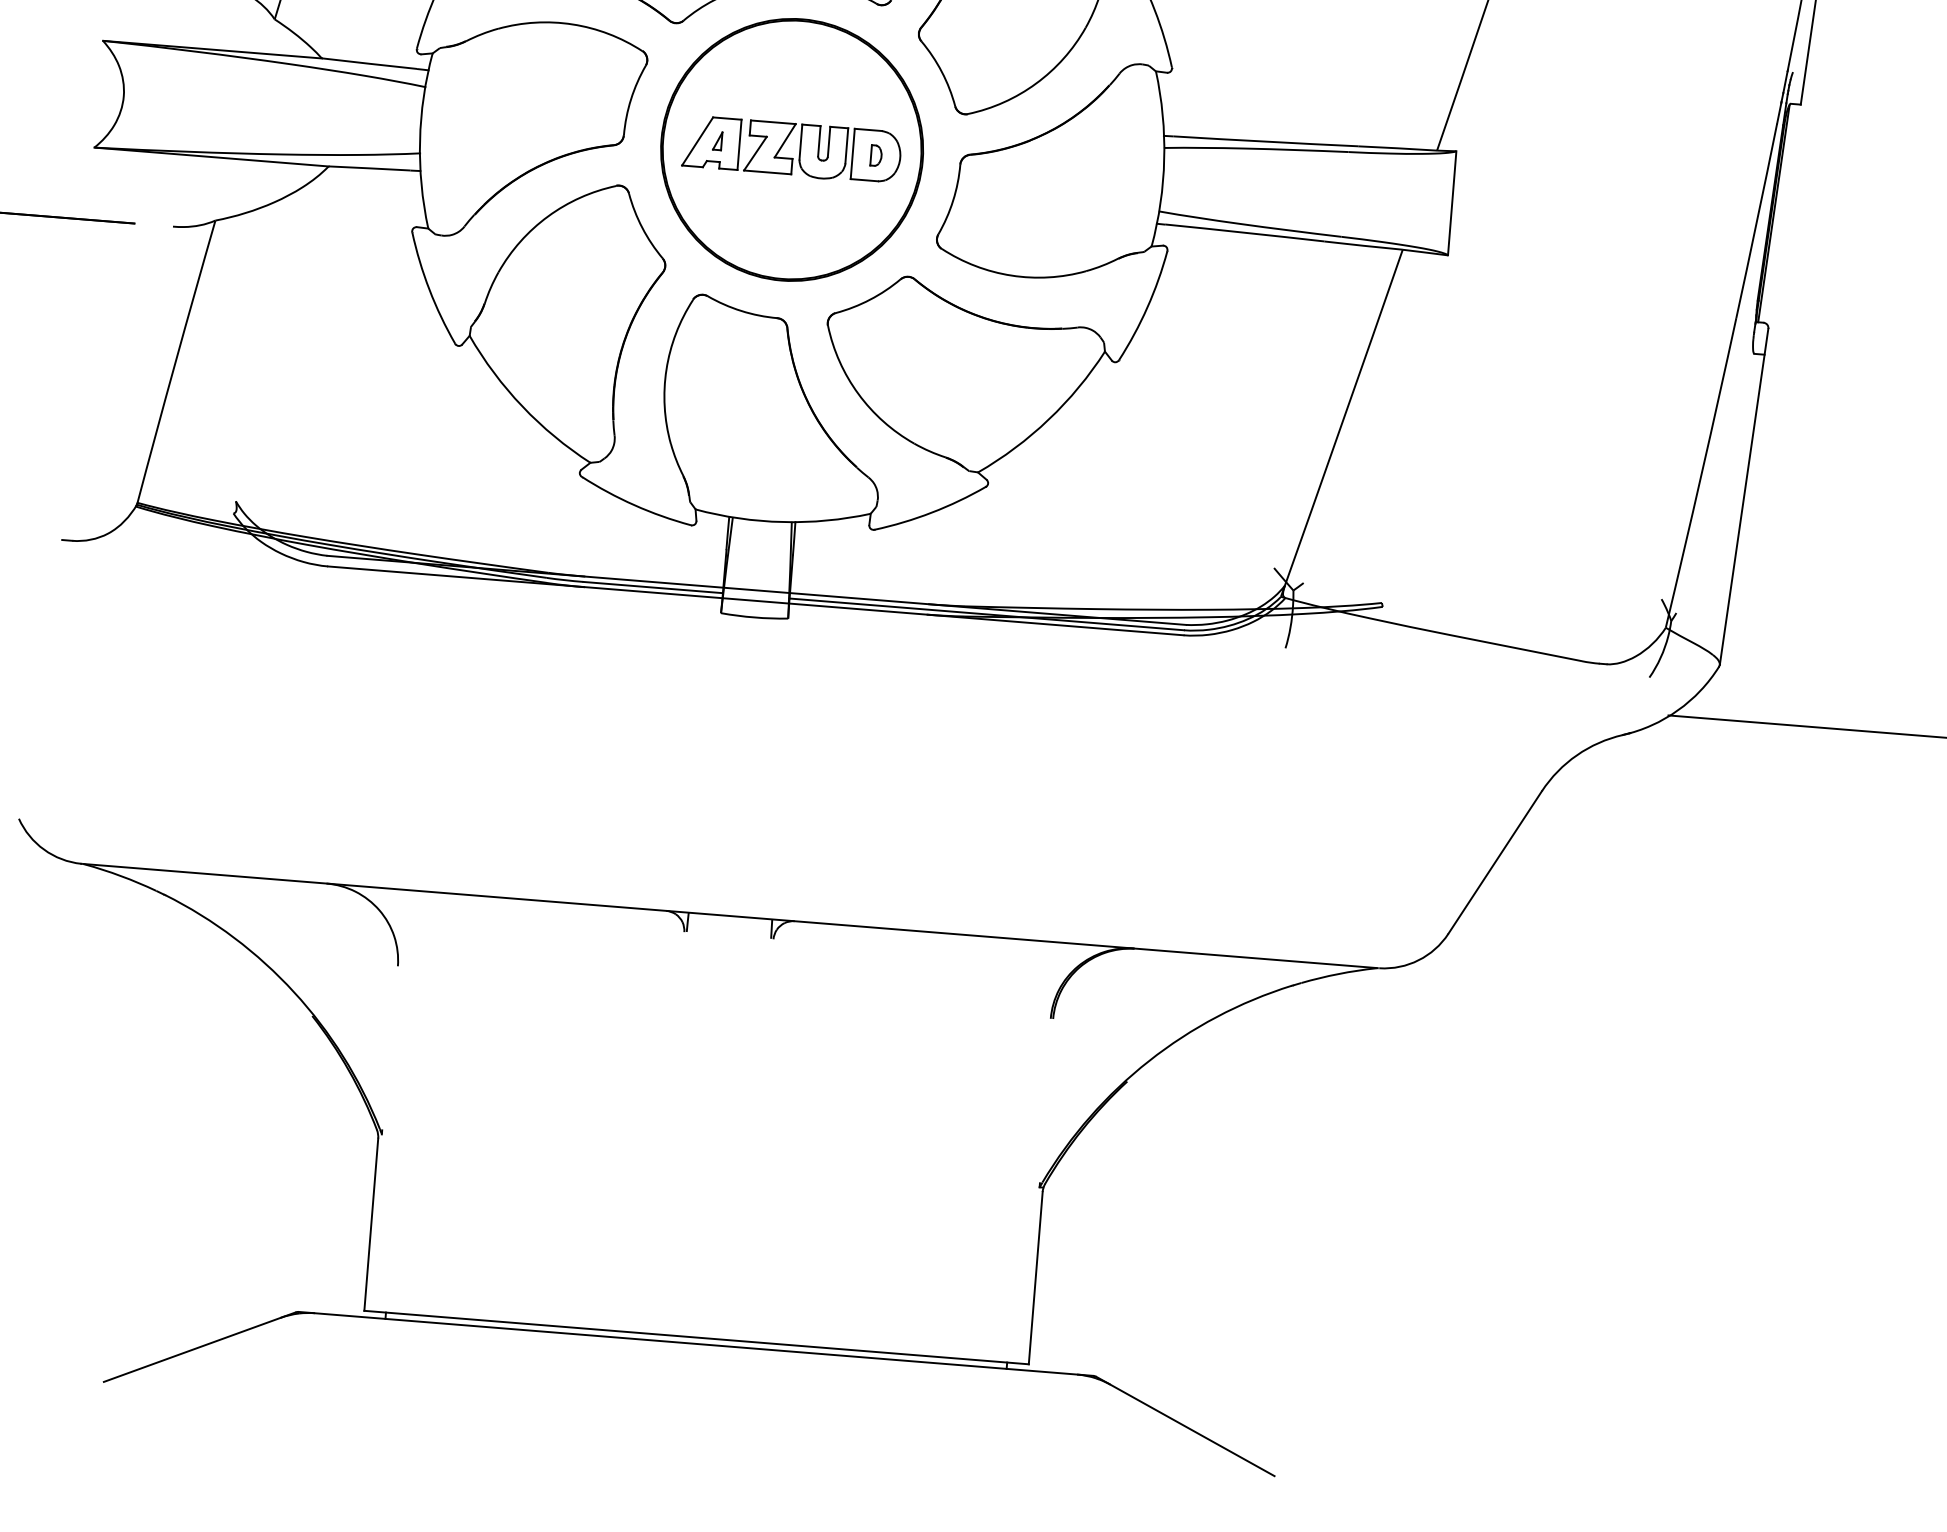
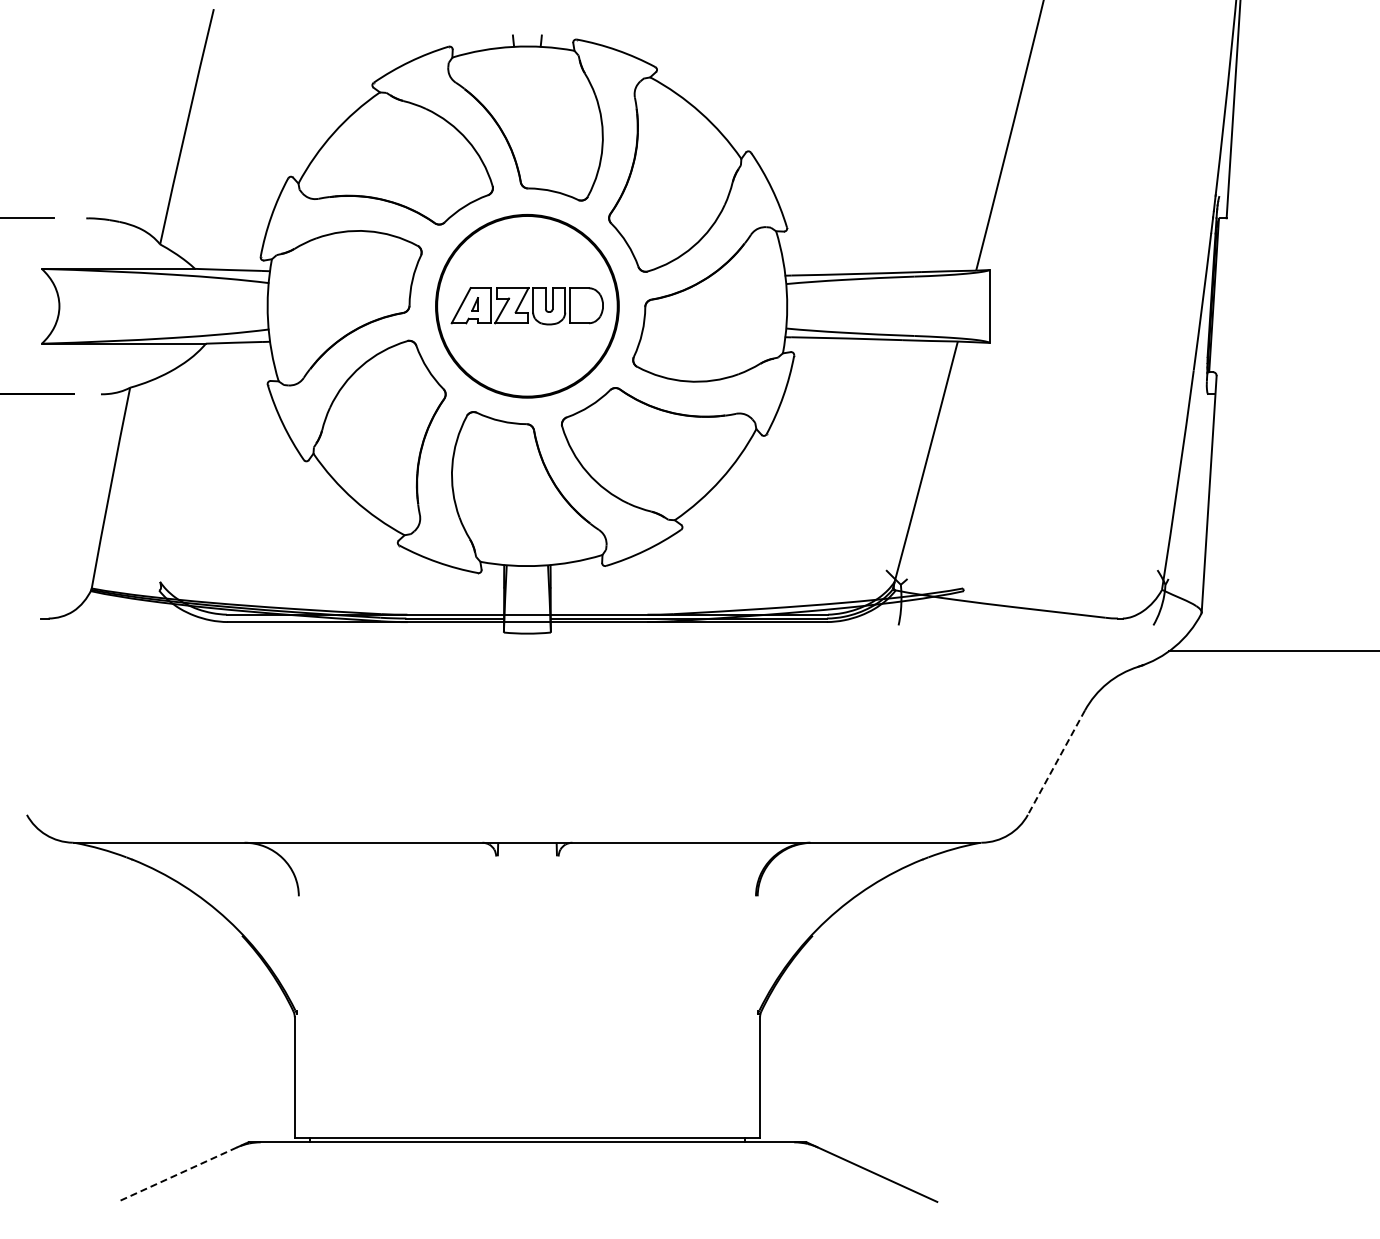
part: (876, 155) -> (586, 305), removed
line: (1495, 862) -> (1056, 762), solid -> dashed
line: (198, 1347) -> (181, 1172), solid -> dashed

